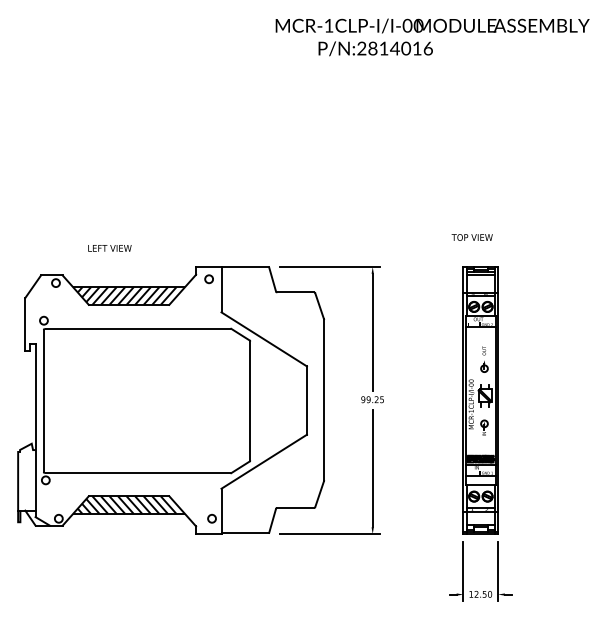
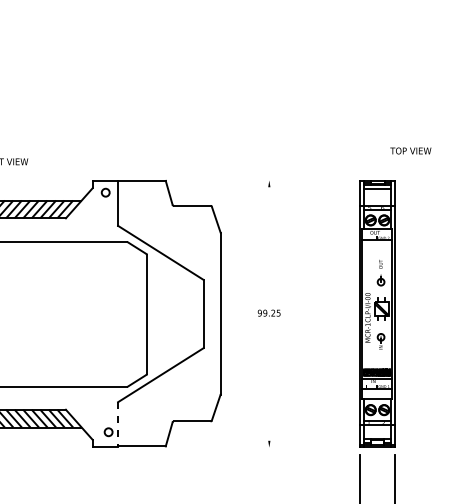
text: (471, 237) -> (410, 150), moved
line: (329, 266) -> (226, 179), removed
line: (372, 331) -> (269, 244), removed
line: (372, 468) -> (269, 381), removed
line: (221, 511) -> (118, 424), solid -> dashed
line: (329, 534) -> (226, 447), removed

